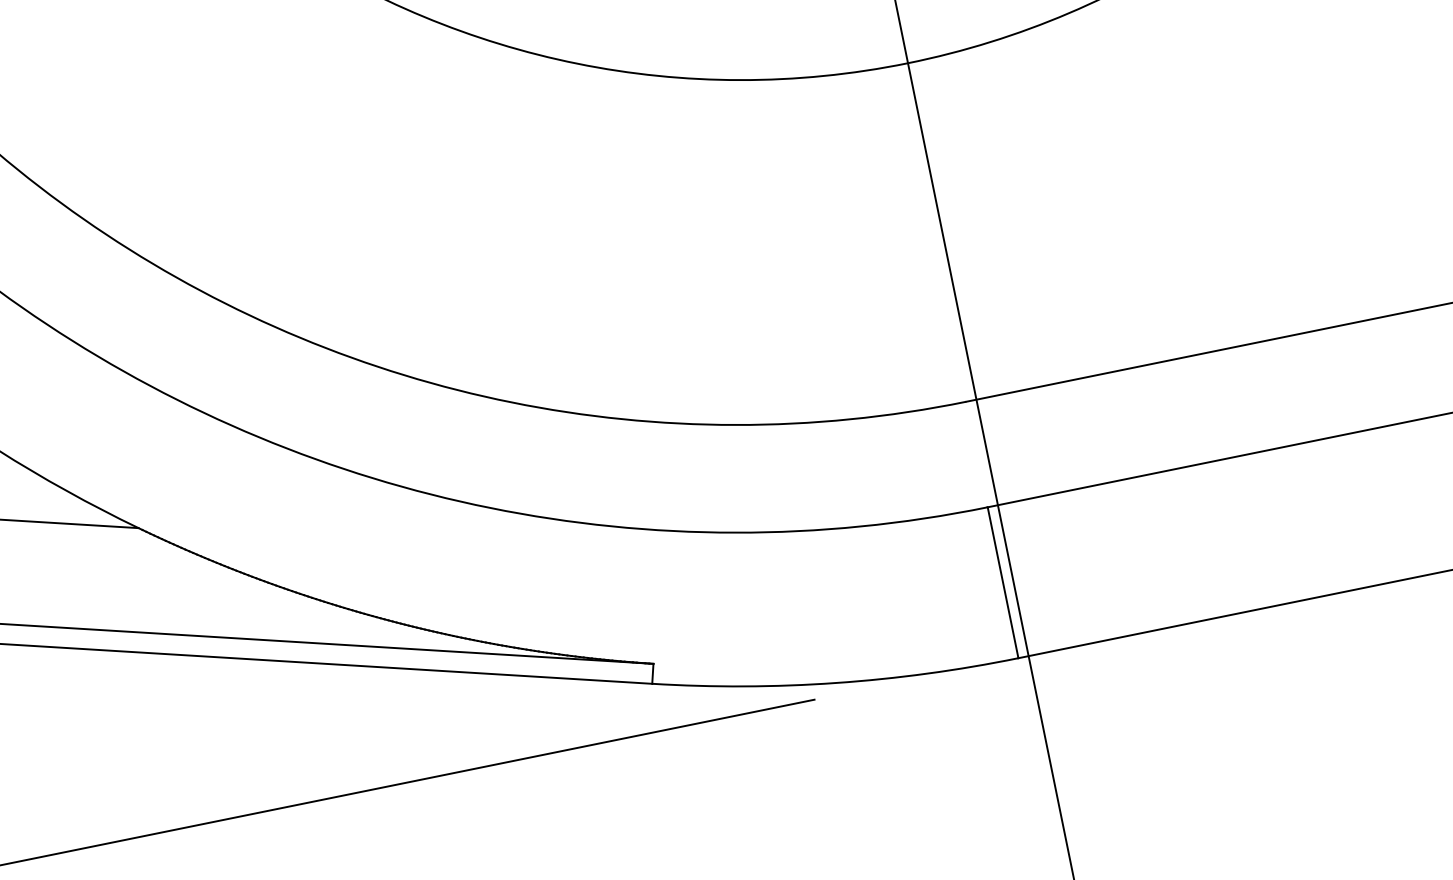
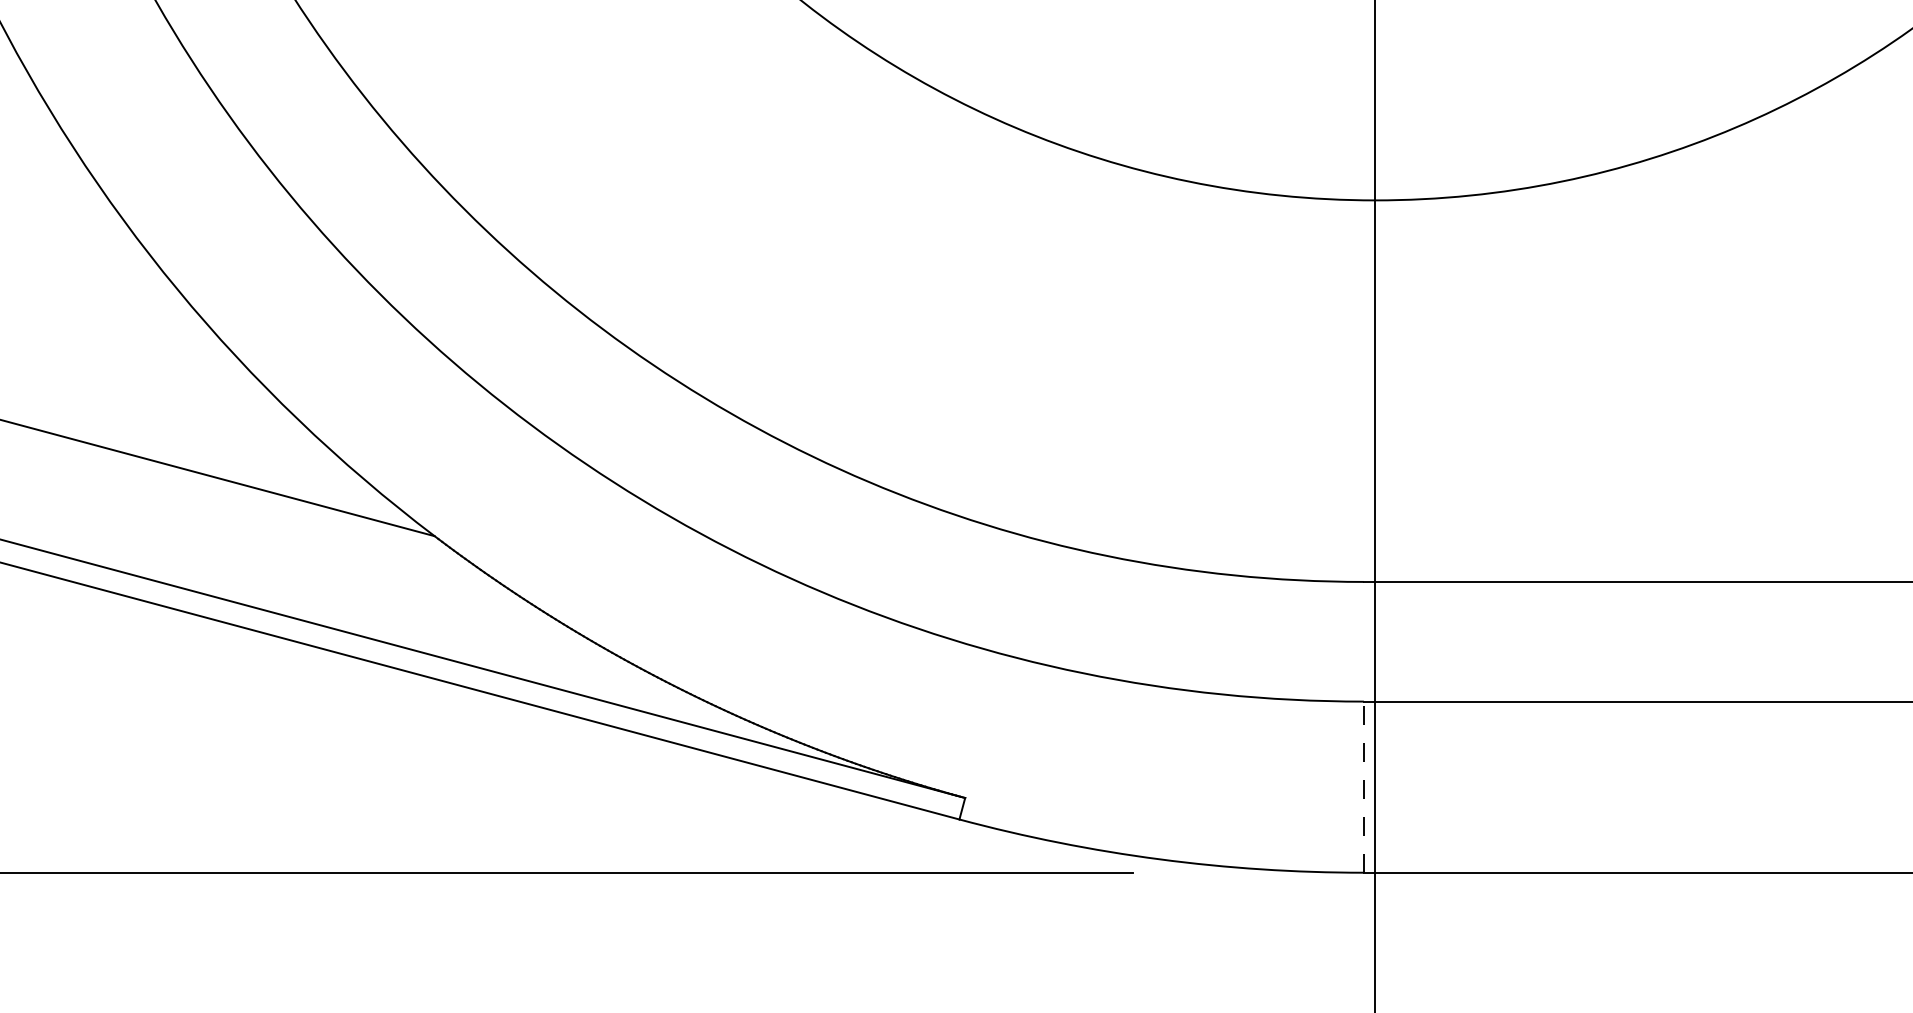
line: (1002, 583) -> (1363, 787), solid -> dashed

